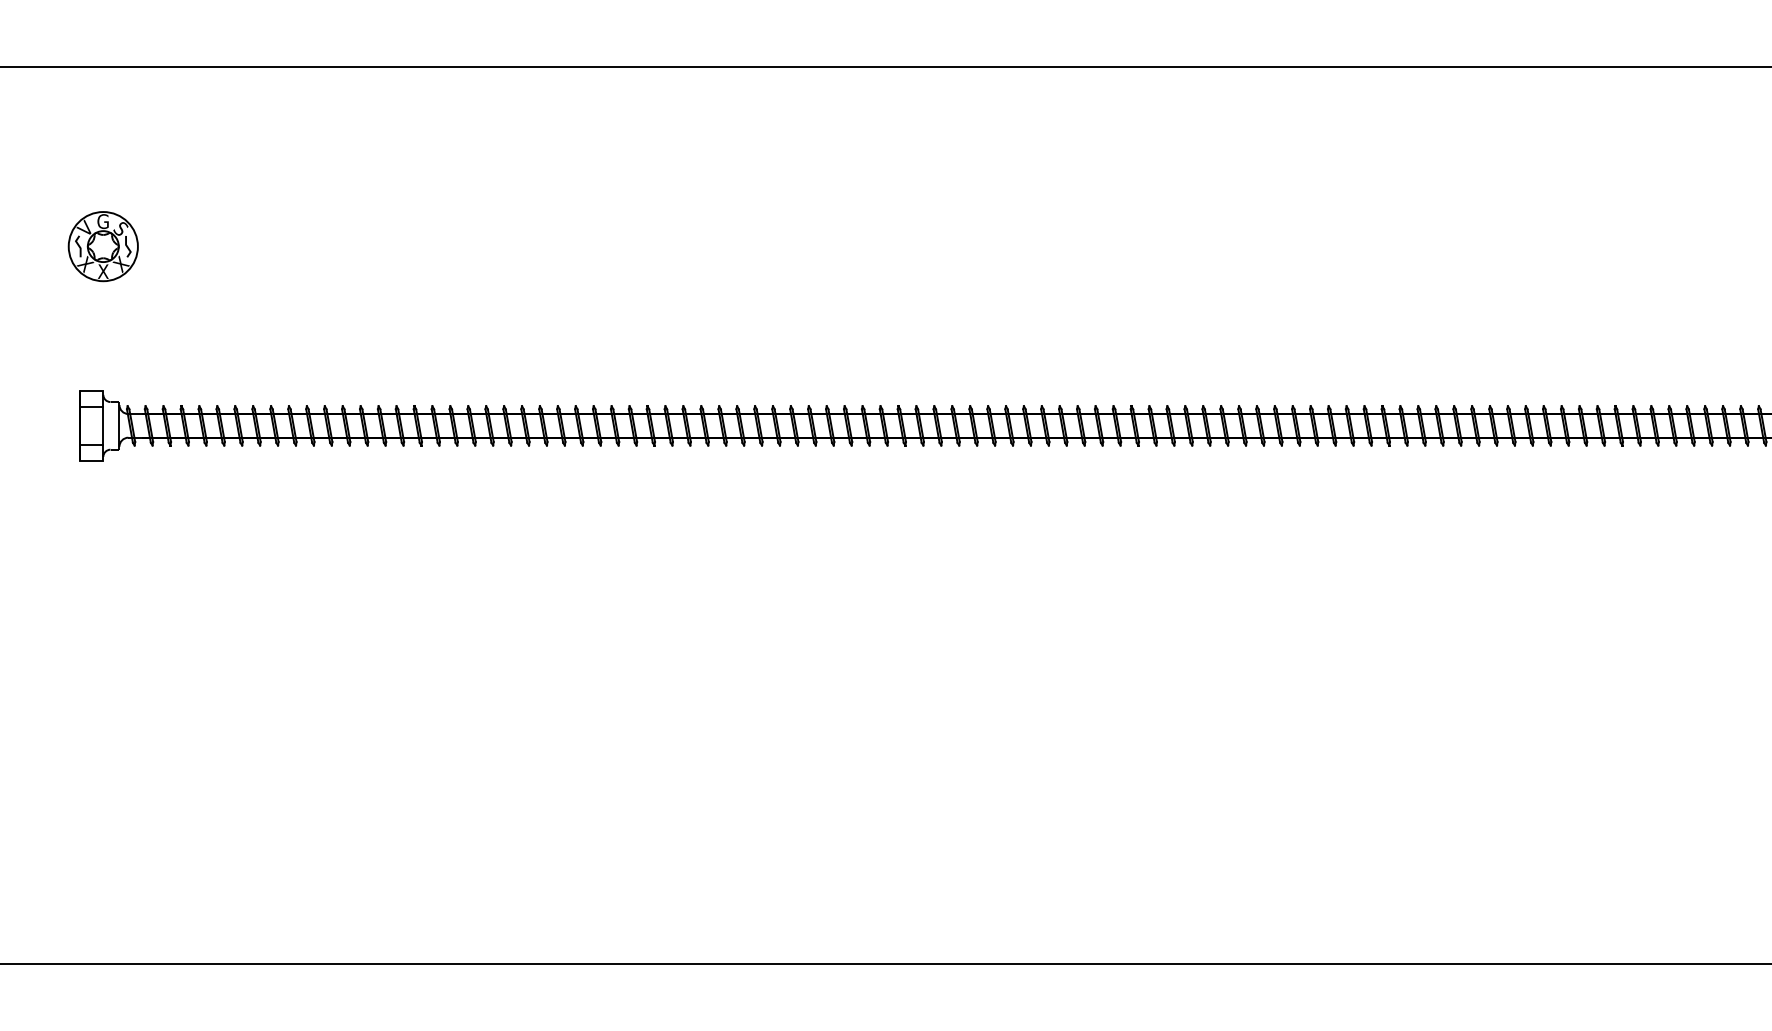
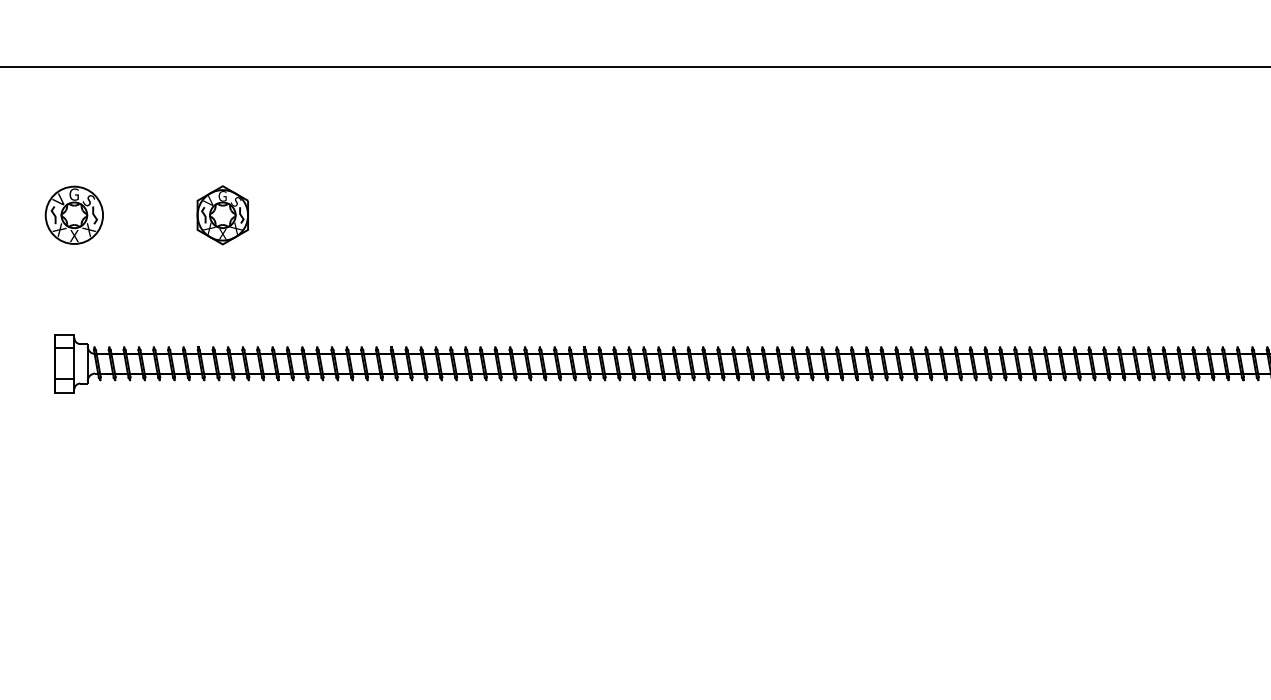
part: (282, 246) -> (222, 215), added

